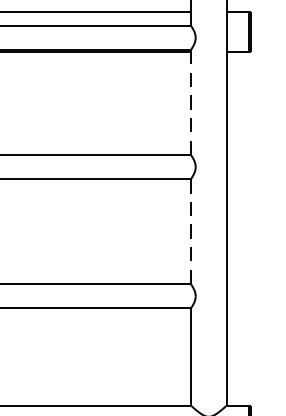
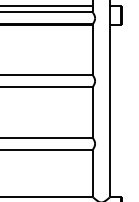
line: (190, 102) -> (92, 49), dashed -> solid
line: (190, 231) -> (92, 112), dashed -> solid

